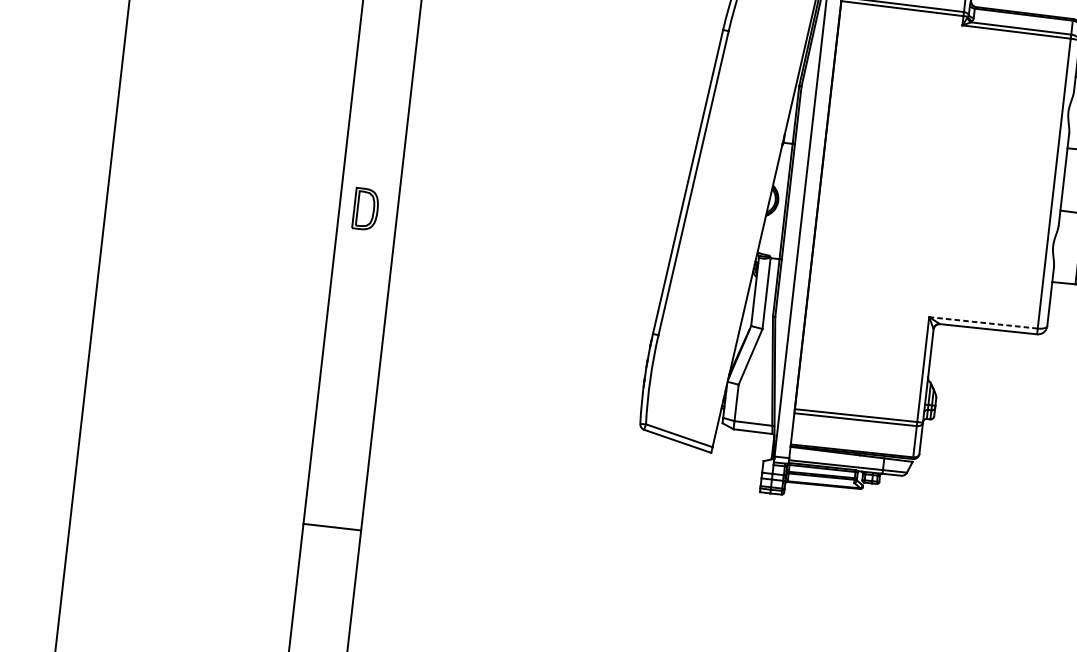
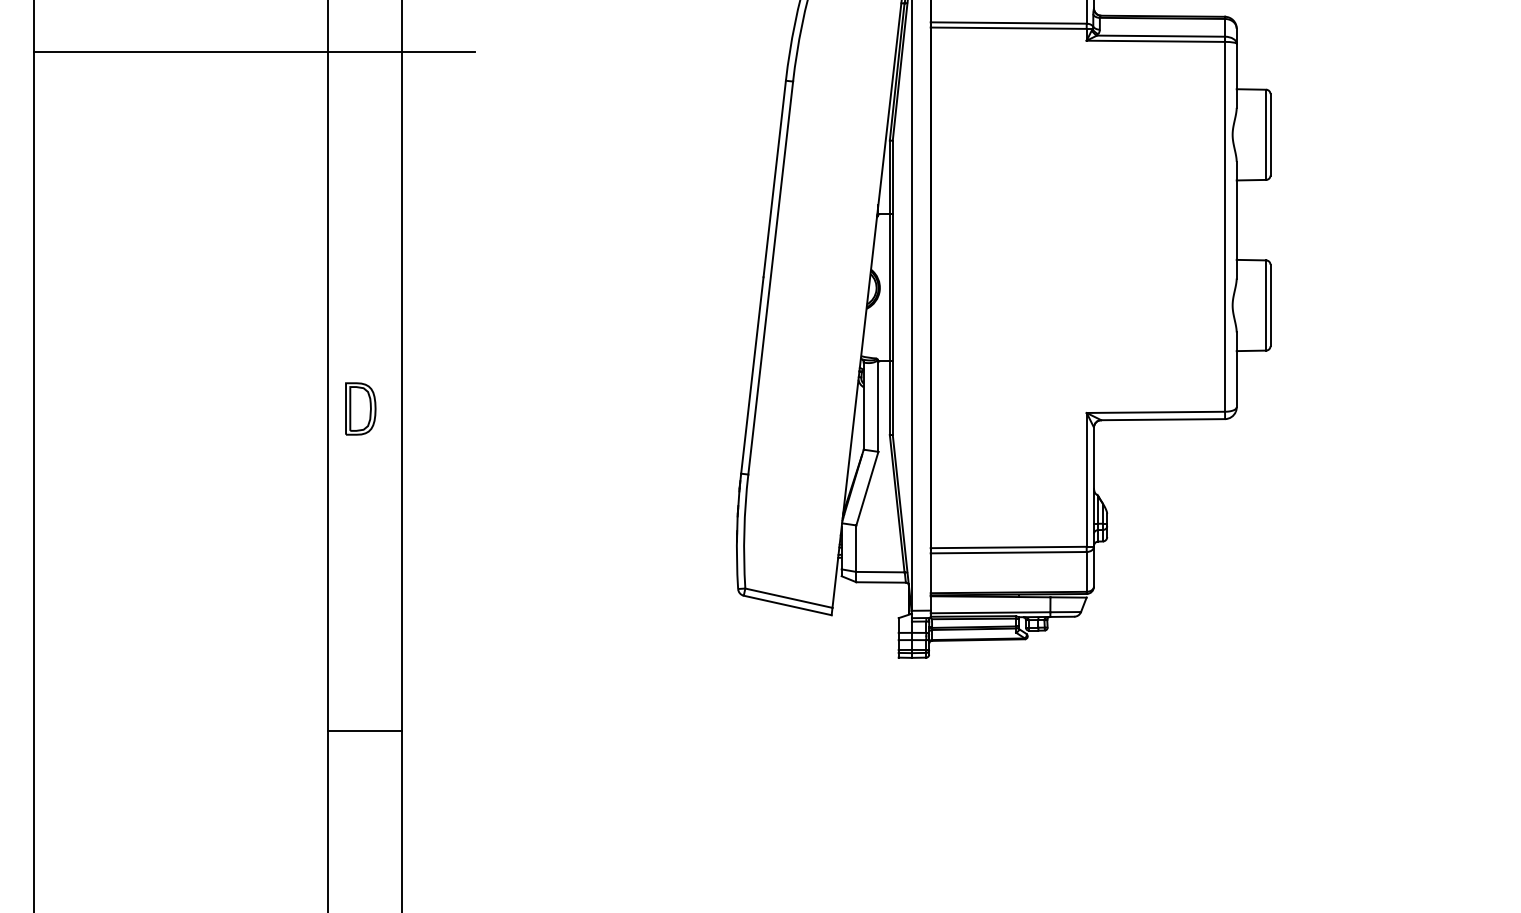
part: (365, 208) -> (360, 408), moved
line: (983, 322) -> (1155, 412), dashed -> solid
line: (331, 527) -> (364, 731), moved

